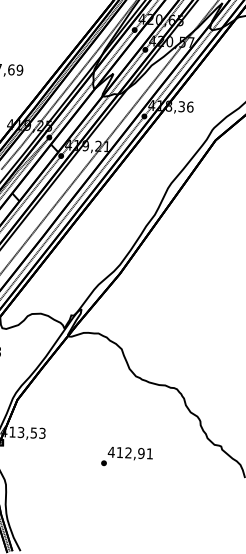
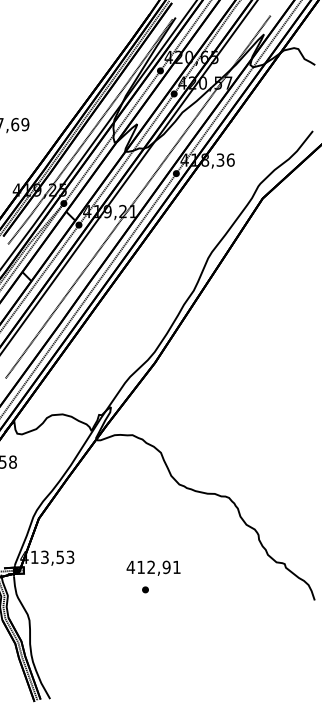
text: (130, 453) -> (153, 567), moved

